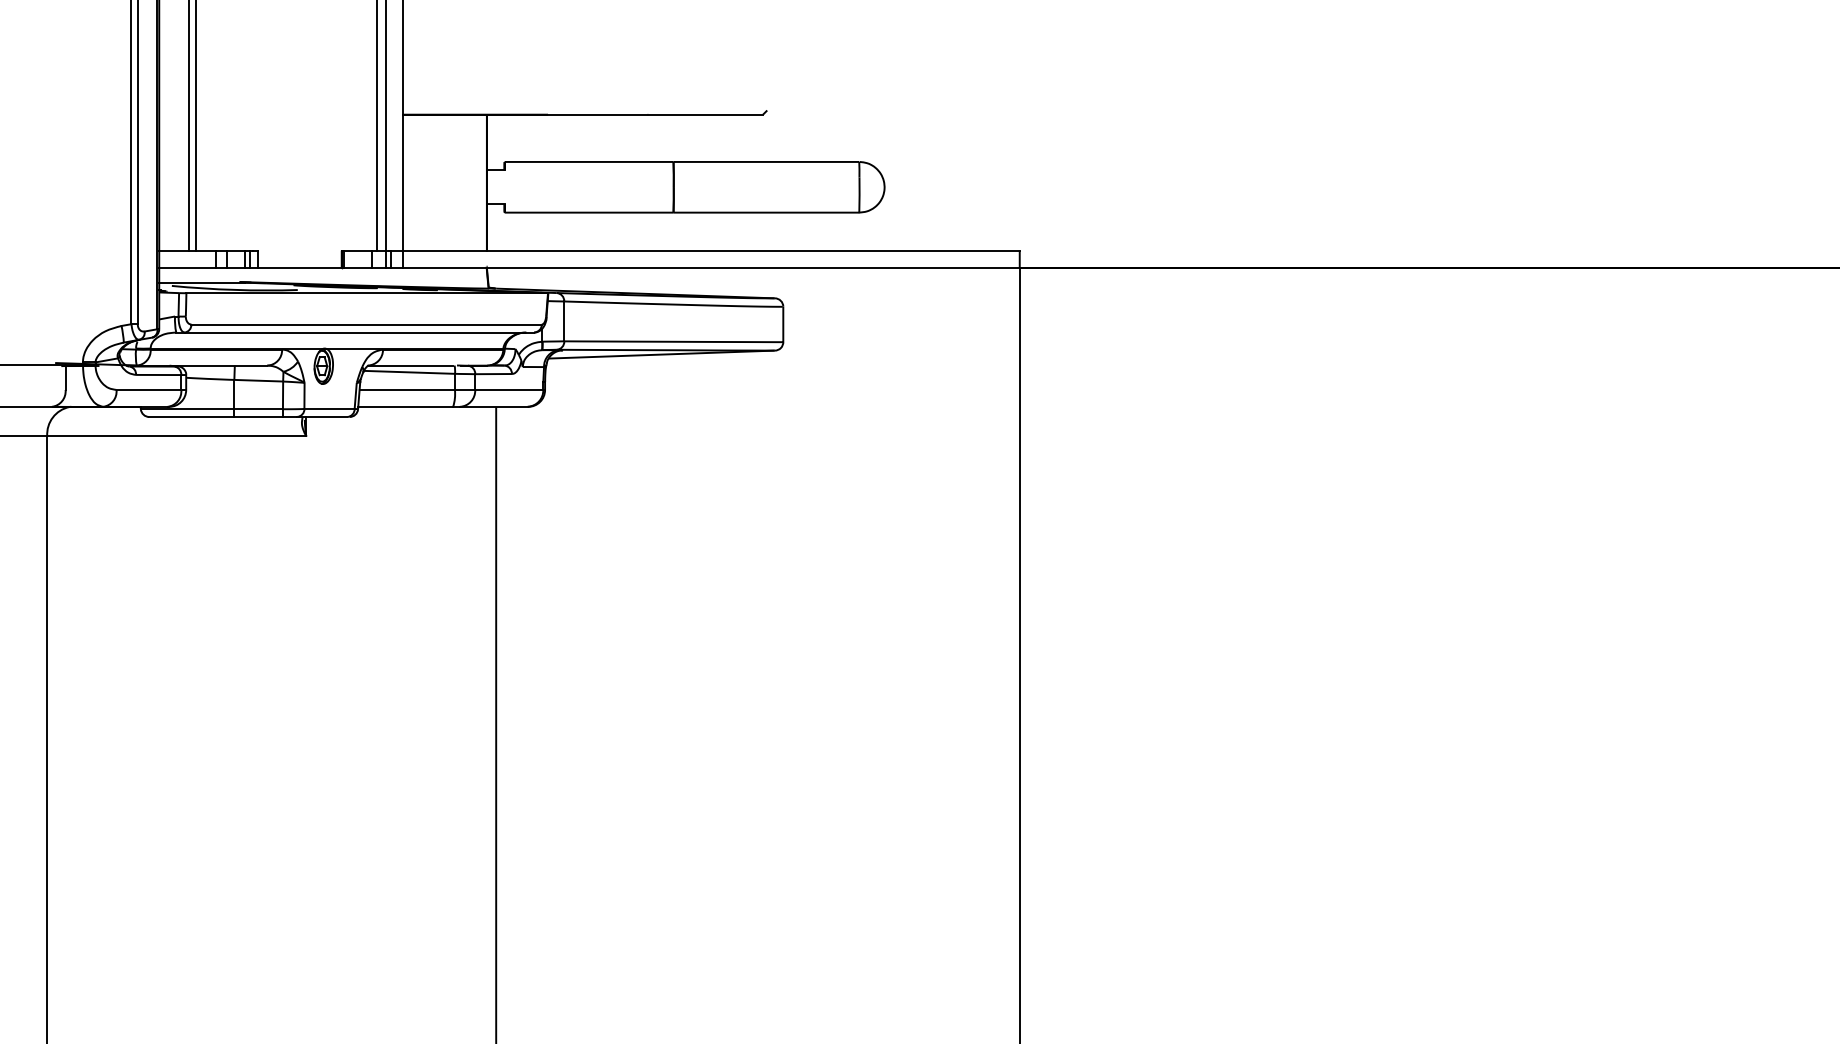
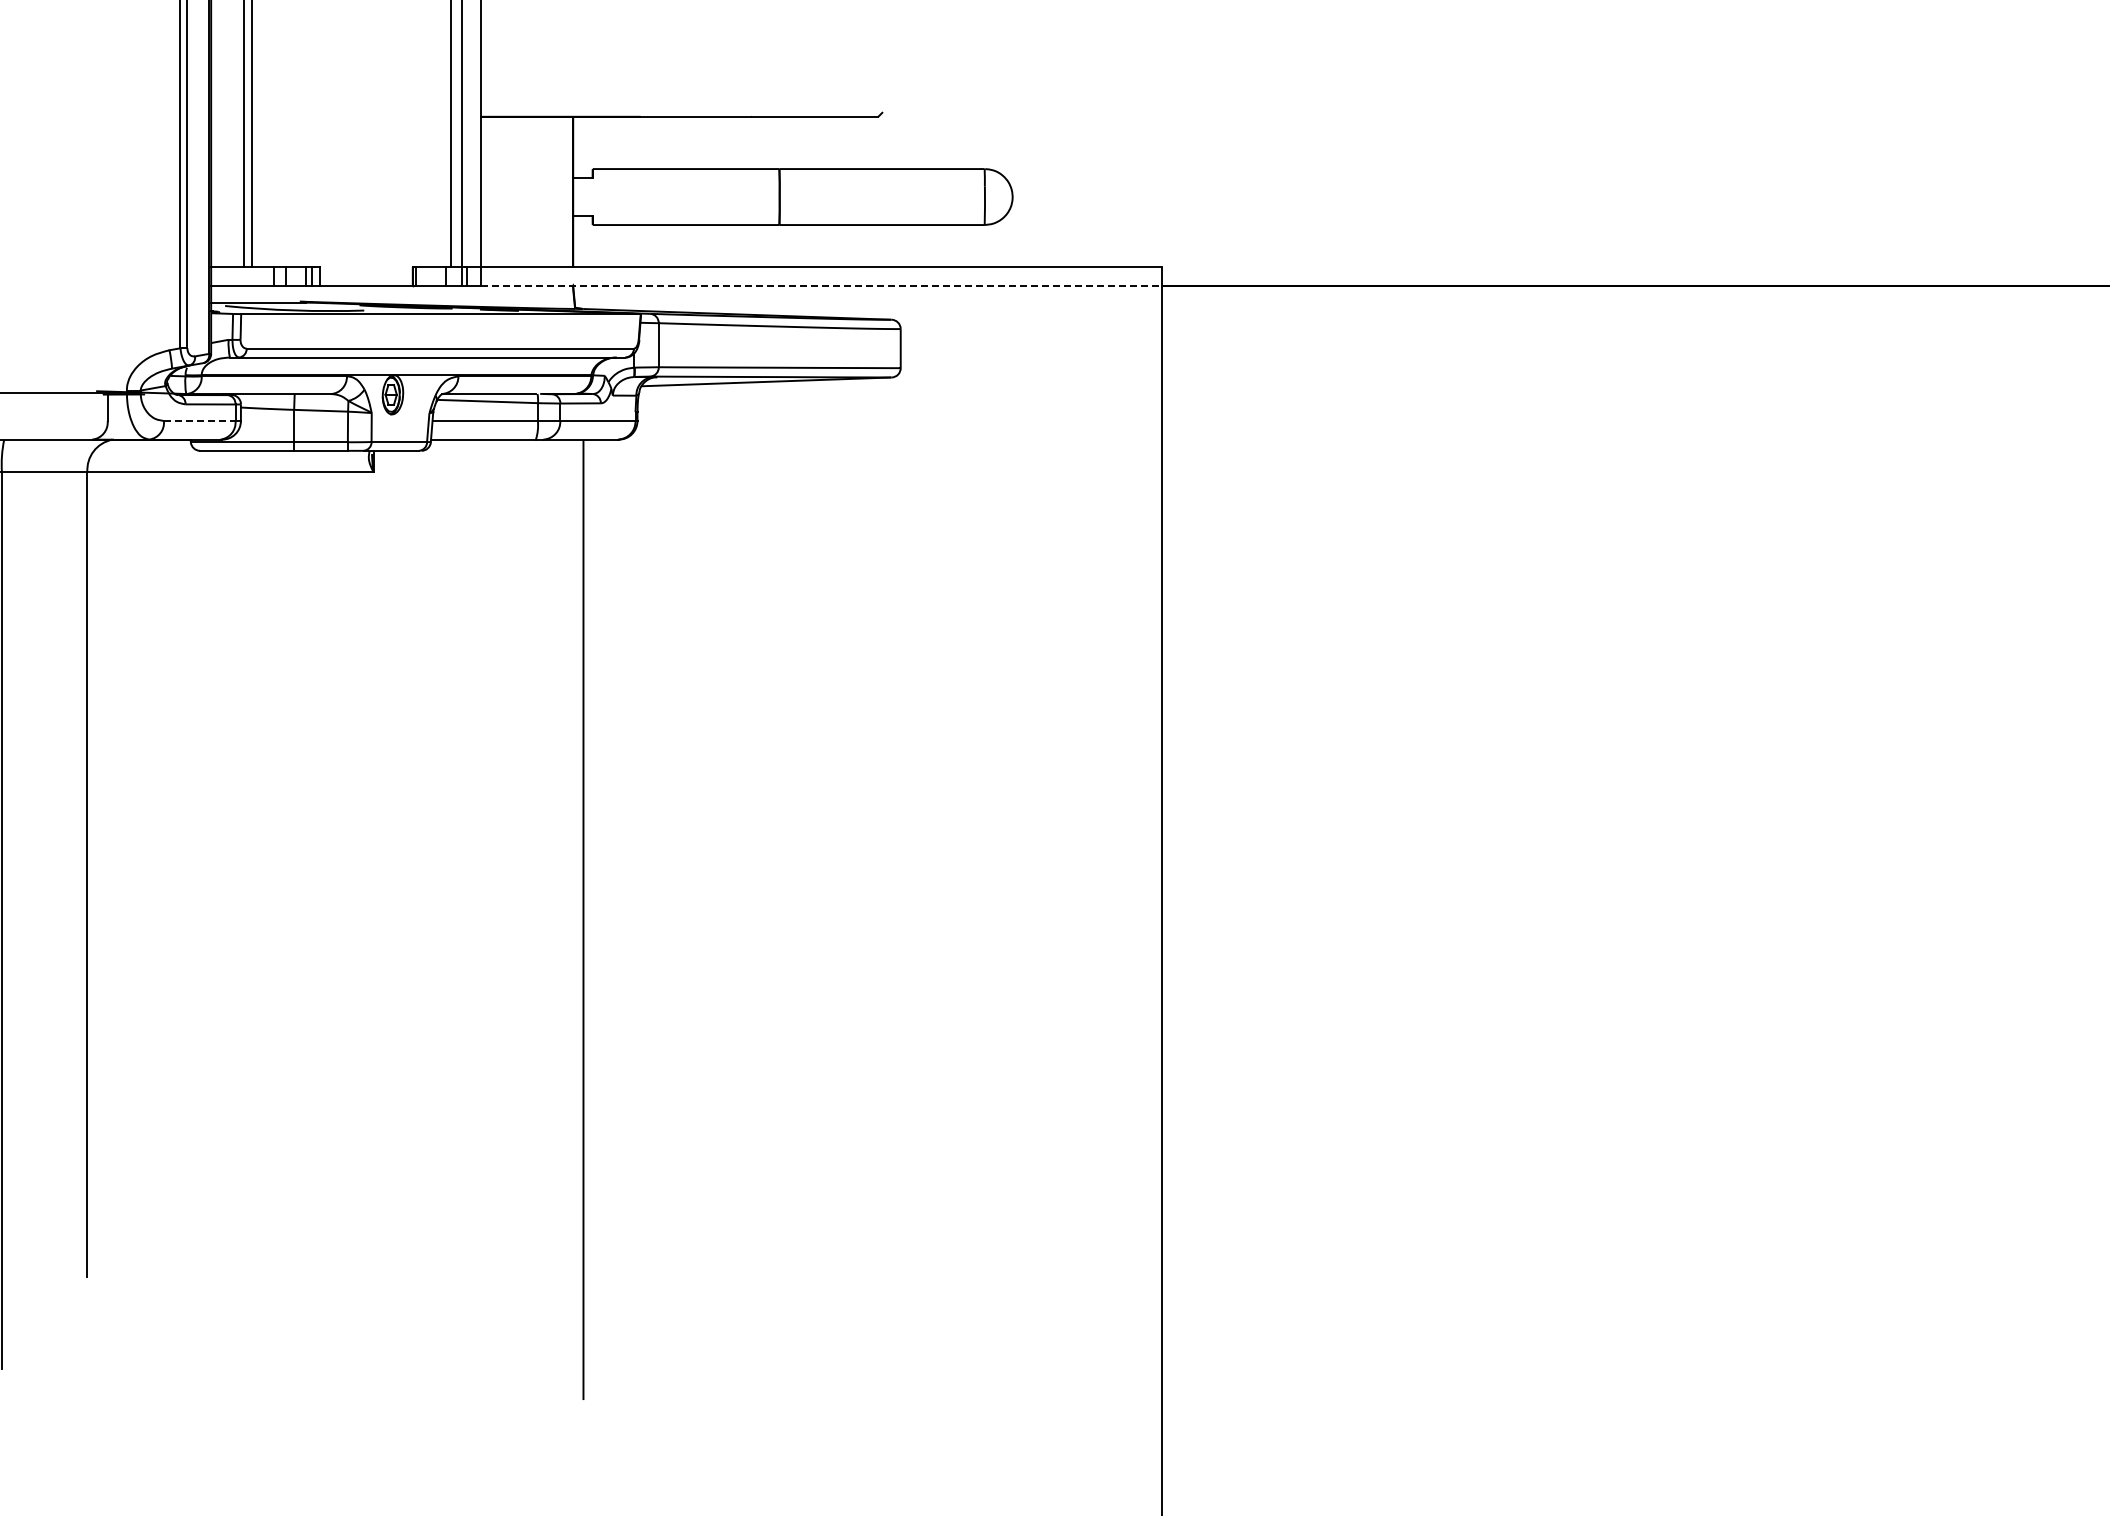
line: (711, 267) -> (821, 285), solid -> dashed
line: (148, 389) -> (199, 420), solid -> dashed

